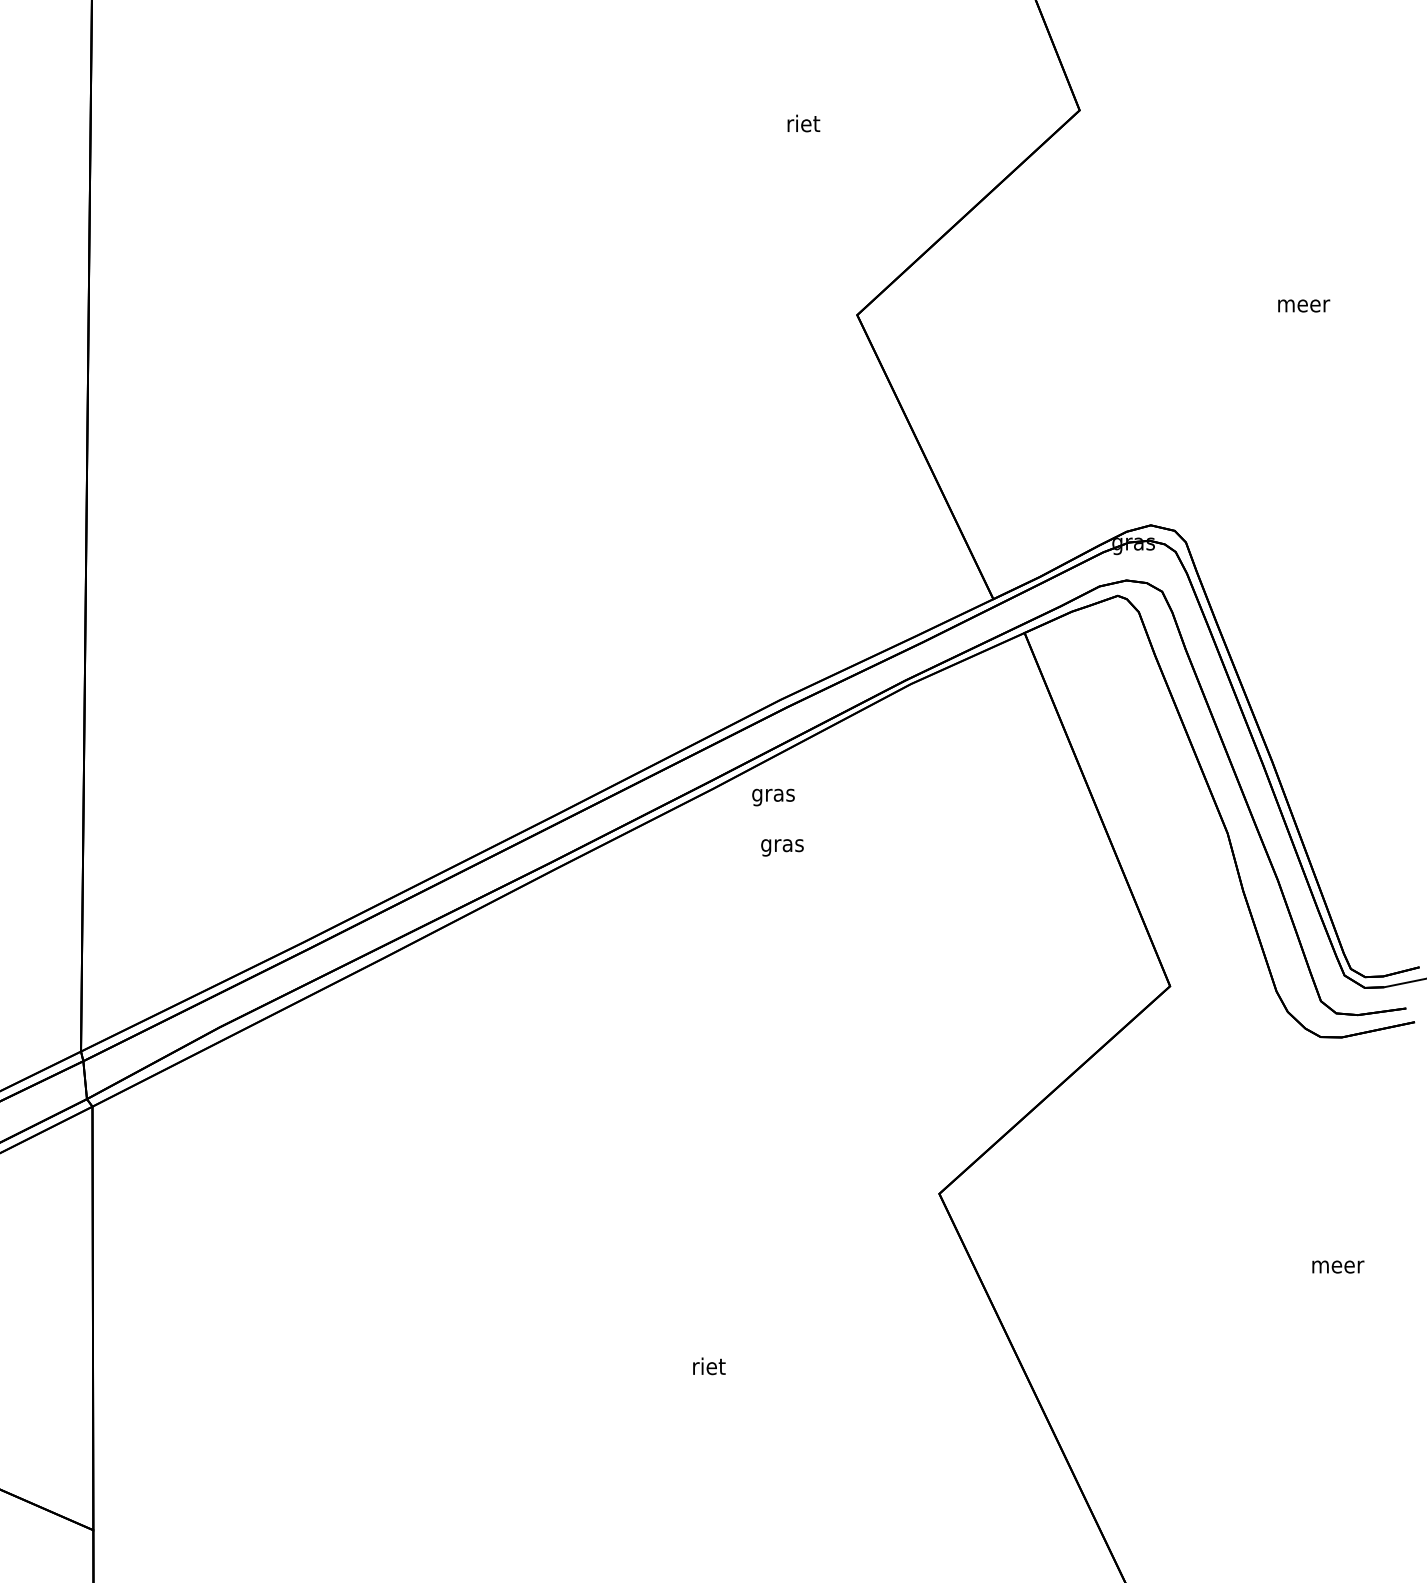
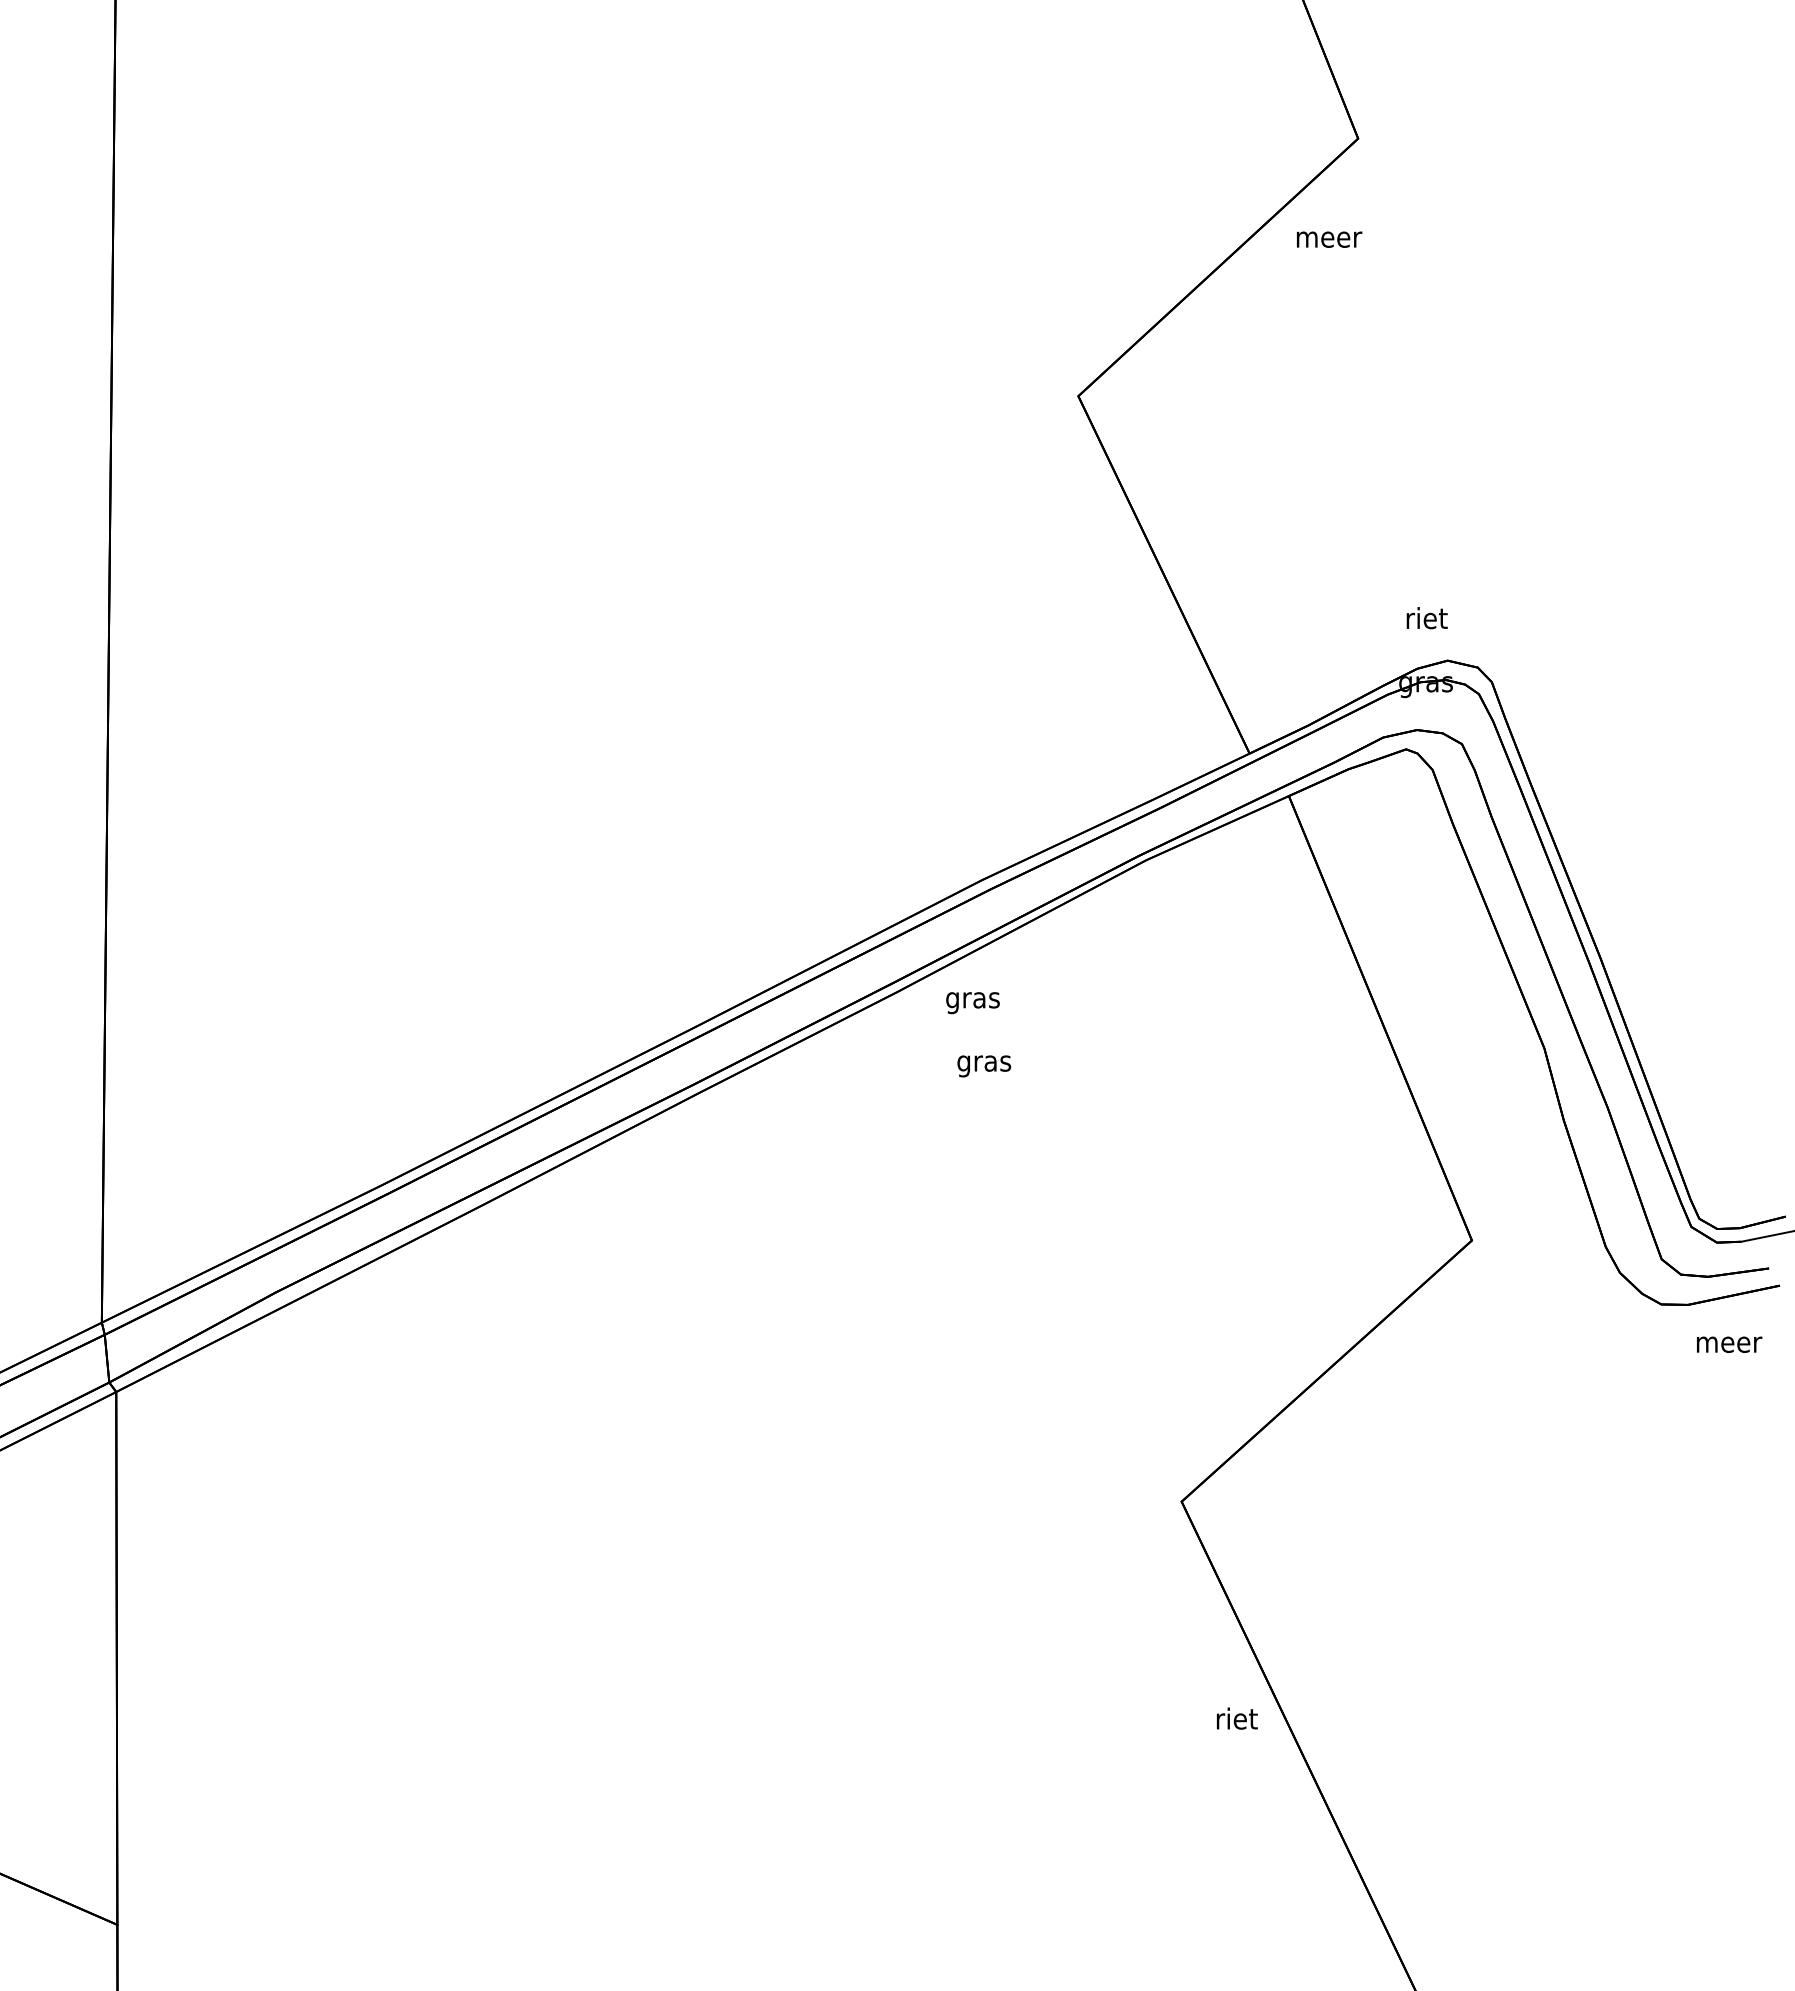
text: (803, 123) -> (1426, 618), moved
text: (1304, 305) -> (1329, 239), moved
text: (1338, 1266) -> (1729, 1344), moved
text: (709, 1366) -> (1237, 1718), moved

